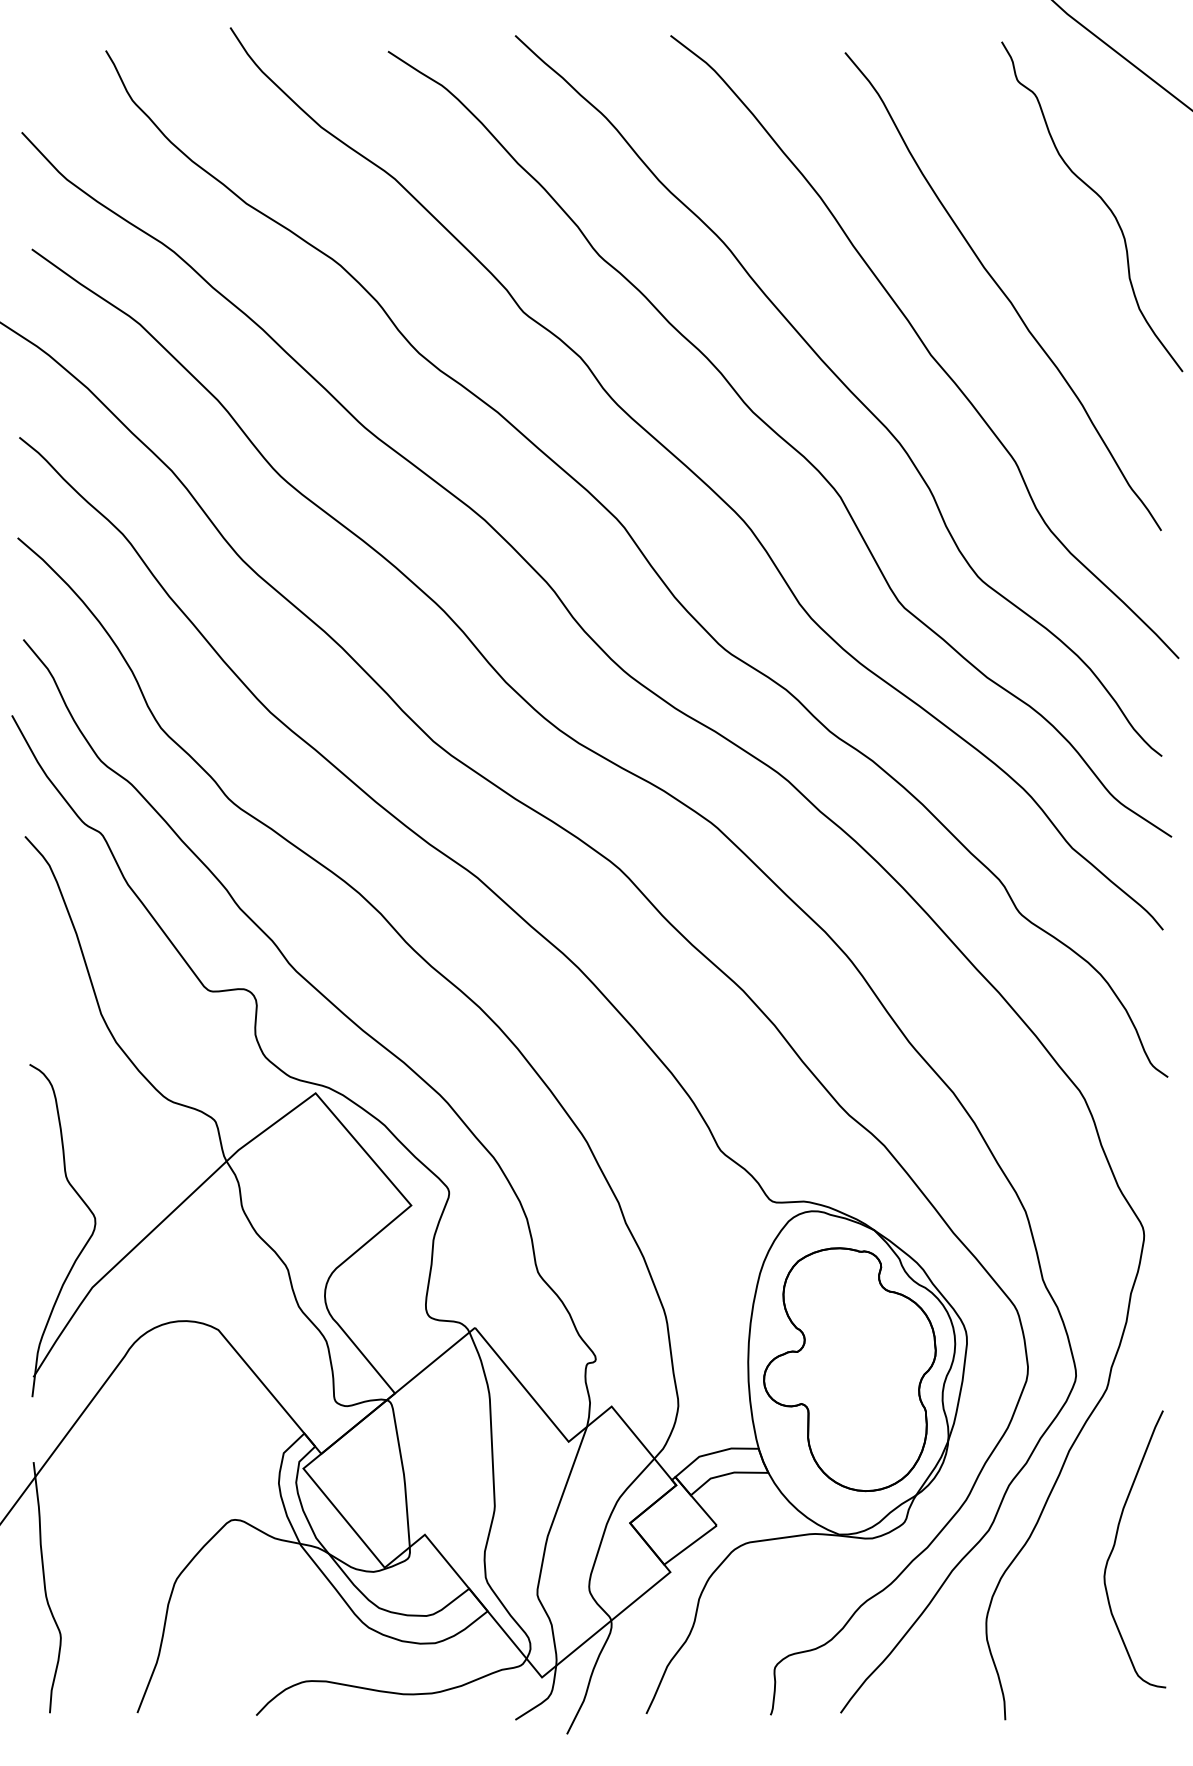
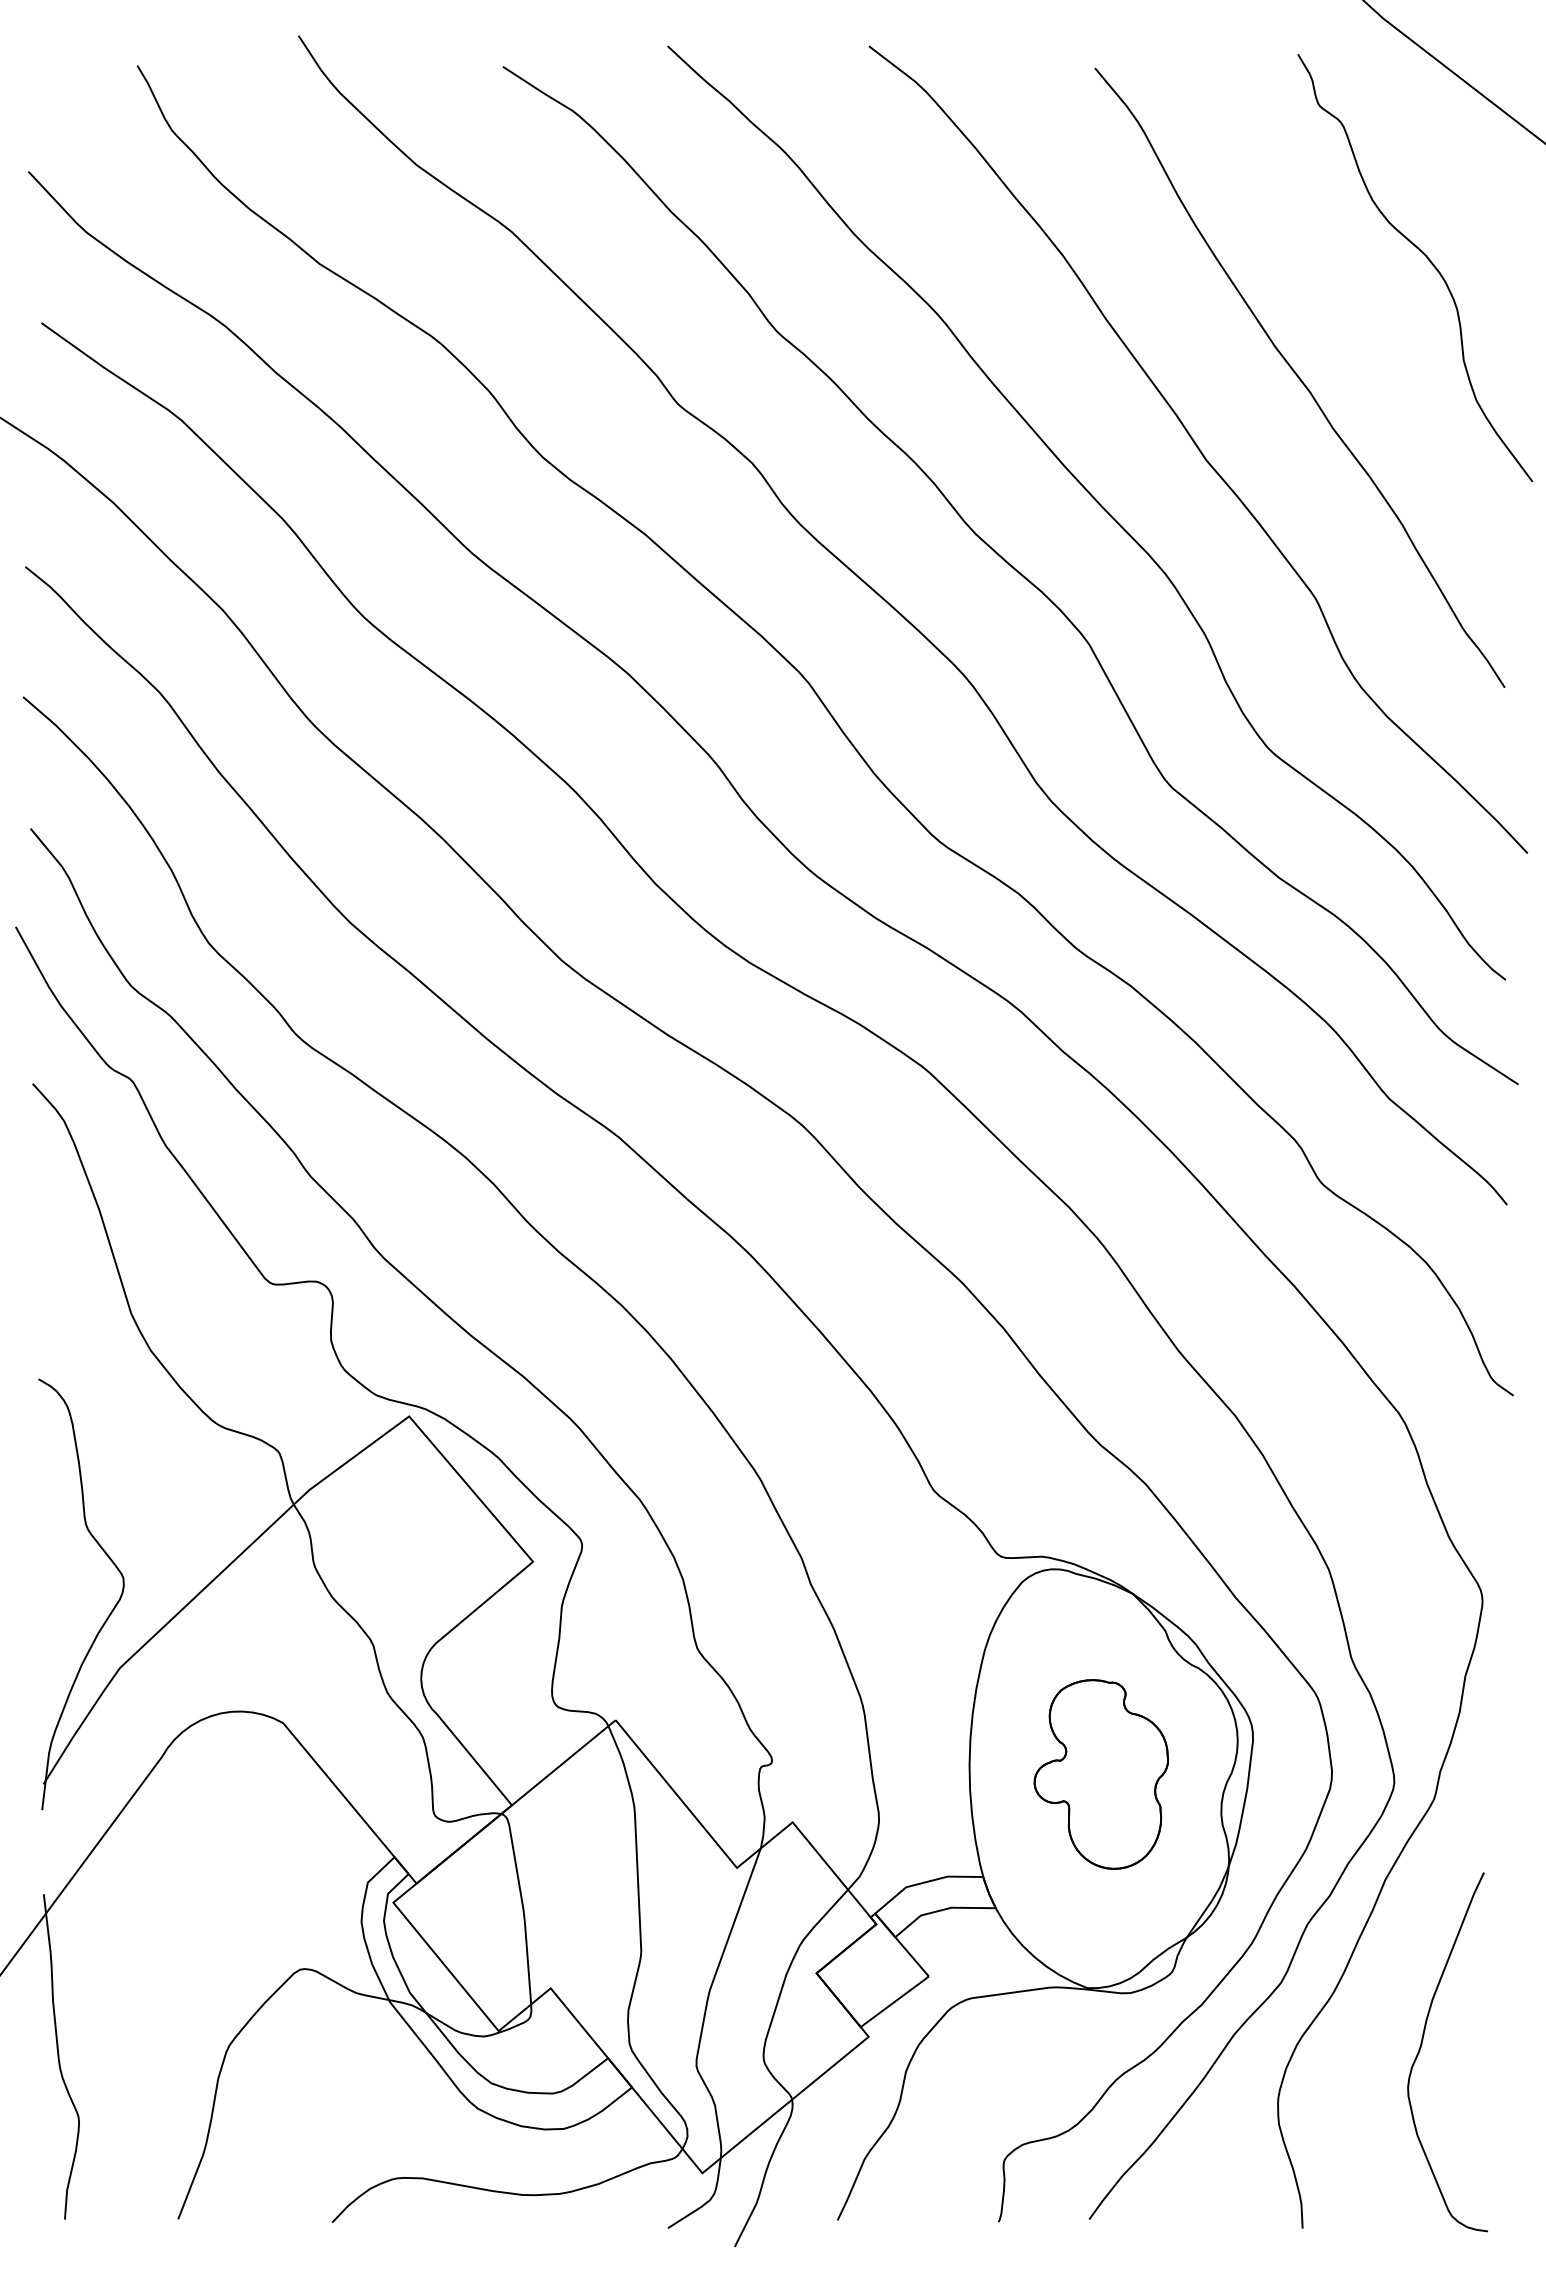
part: (850, 1369) -> (1101, 1774), size x0.6
curve: (1115, 1543) -> (1422, 2044), moved

